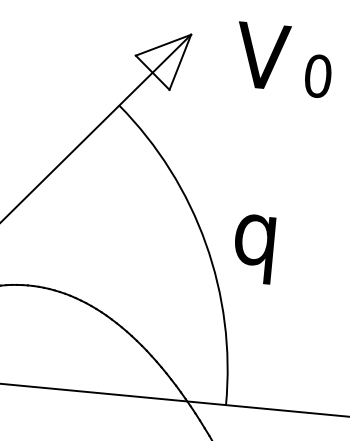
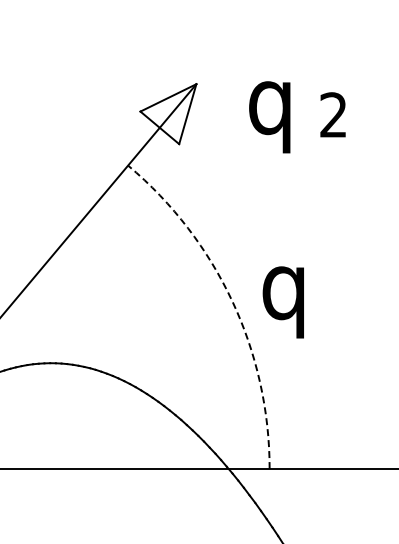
text: (261, 65) -> (273, 109), V -> q
text: (317, 76) -> (333, 115), 0 -> 2
arc: (205, 243) -> (232, 301), solid -> dashed

